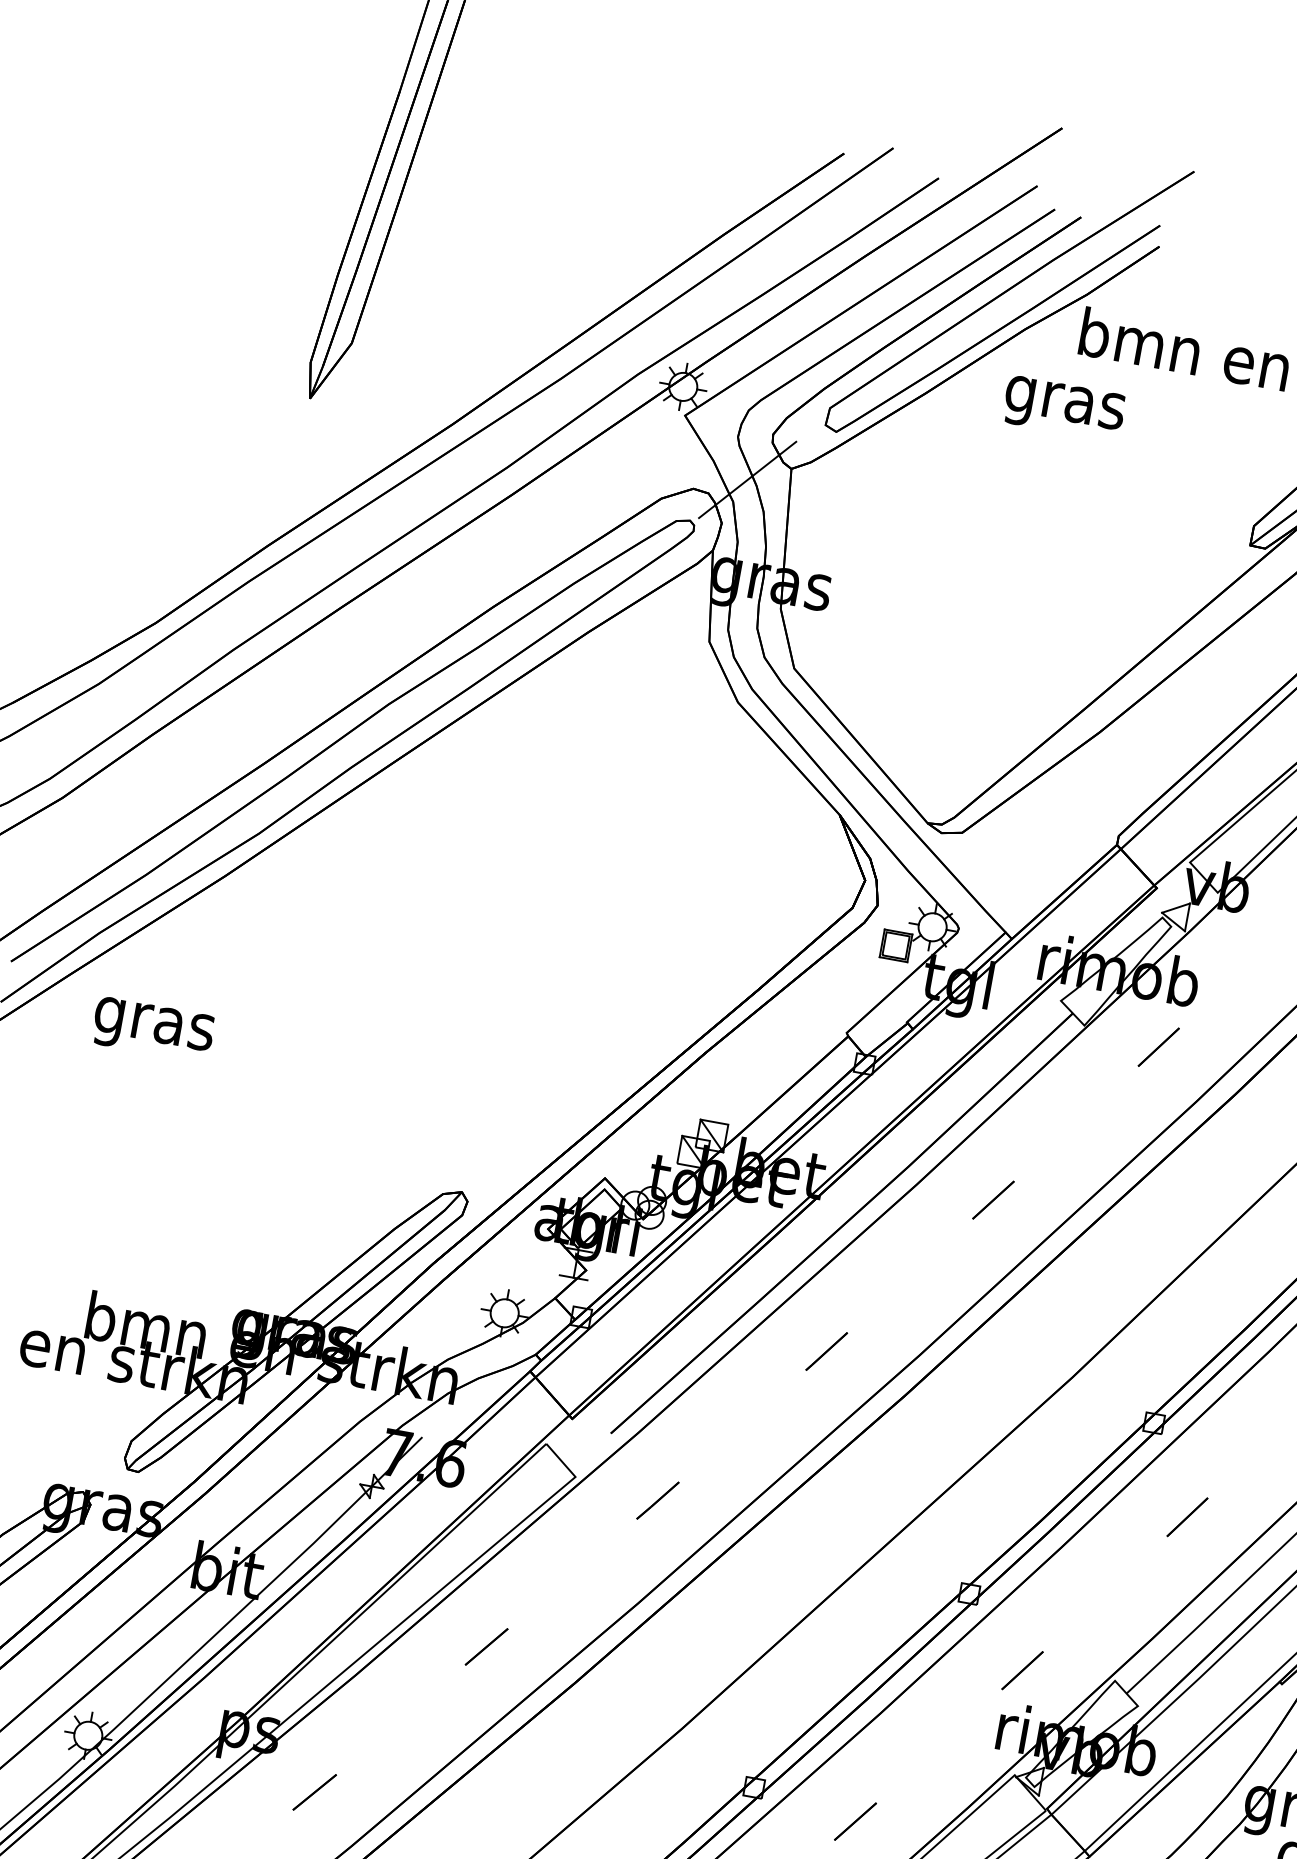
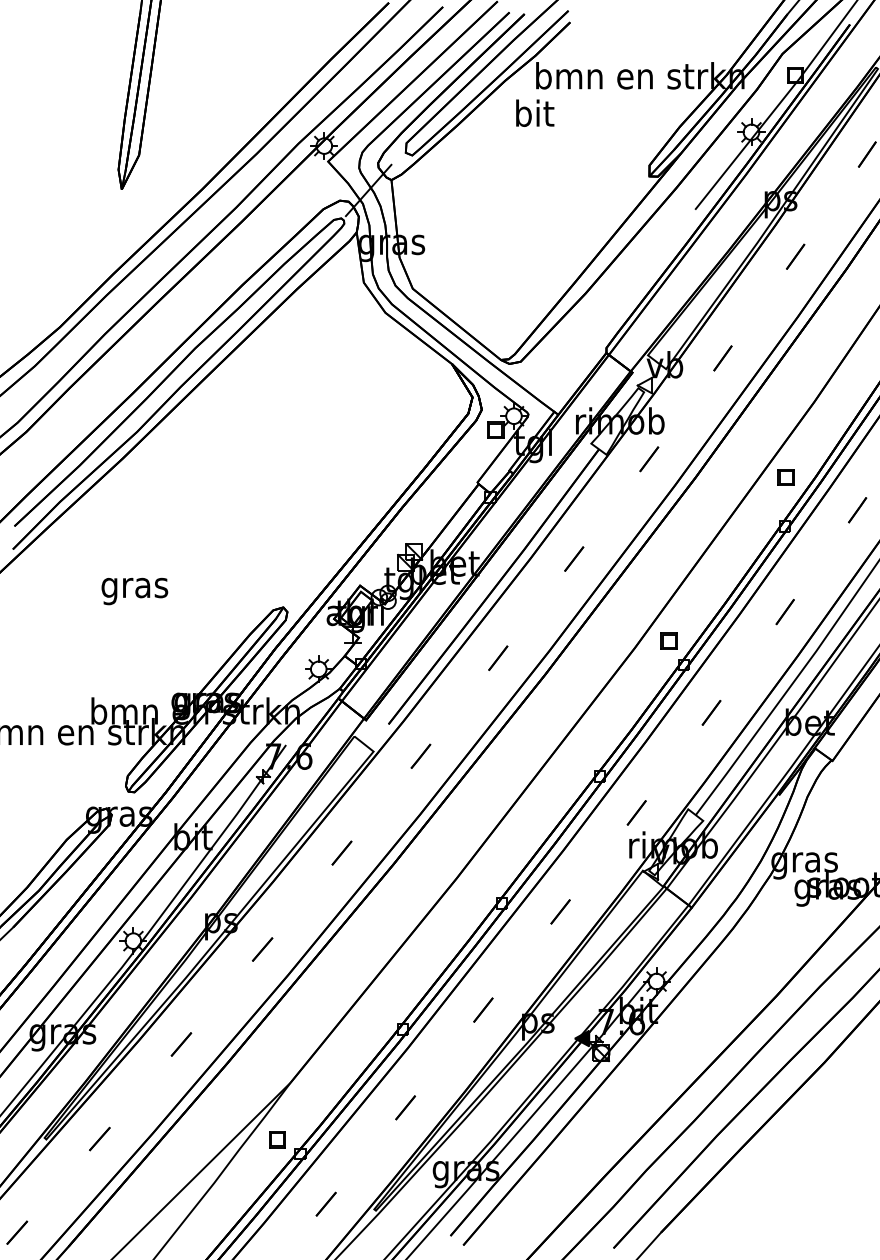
text: (1065, 402) -> (534, 116), gras -> bit
text: (152, 1029) -> (134, 591), moved
part: (1134, 1374) -> (668, 640), added

